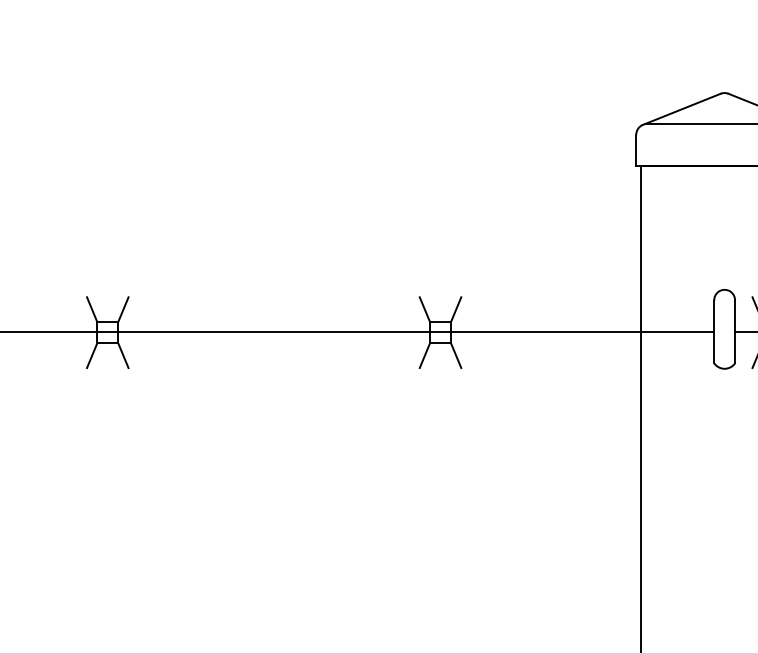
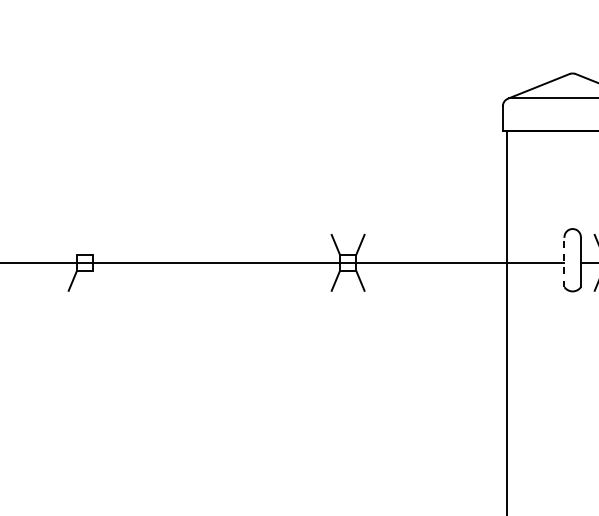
line: (92, 309) -> (73, 244), removed
line: (123, 309) -> (97, 244), removed
line: (714, 331) -> (564, 261), solid -> dashed
line: (123, 355) -> (97, 280), removed

